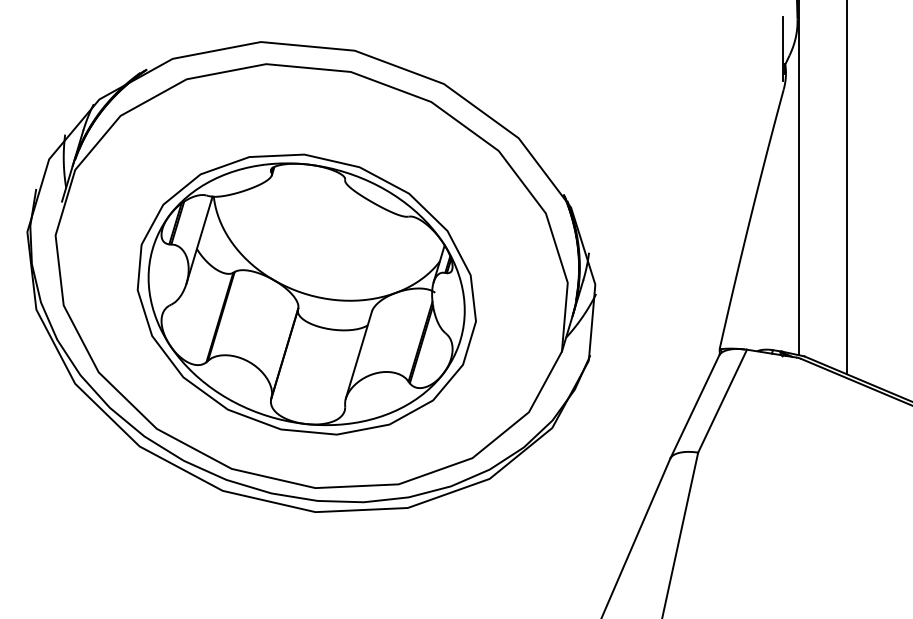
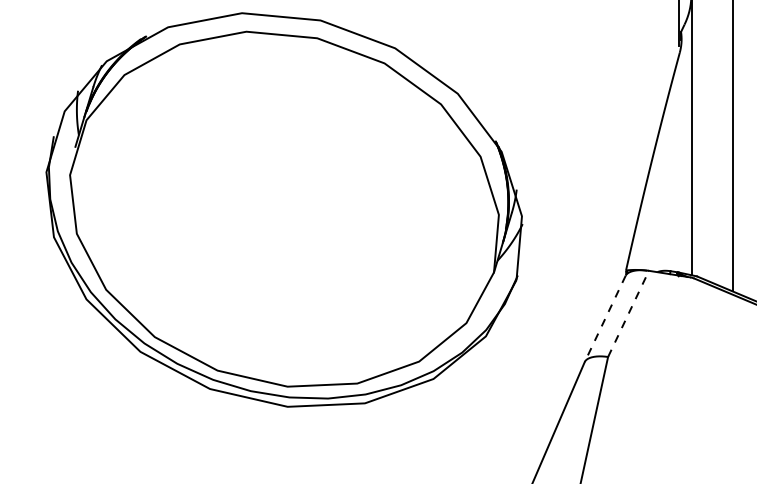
part: (306, 294) -> (280, 224), removed
line: (722, 401) -> (628, 314), solid -> dashed
line: (694, 406) -> (605, 318), solid -> dashed

